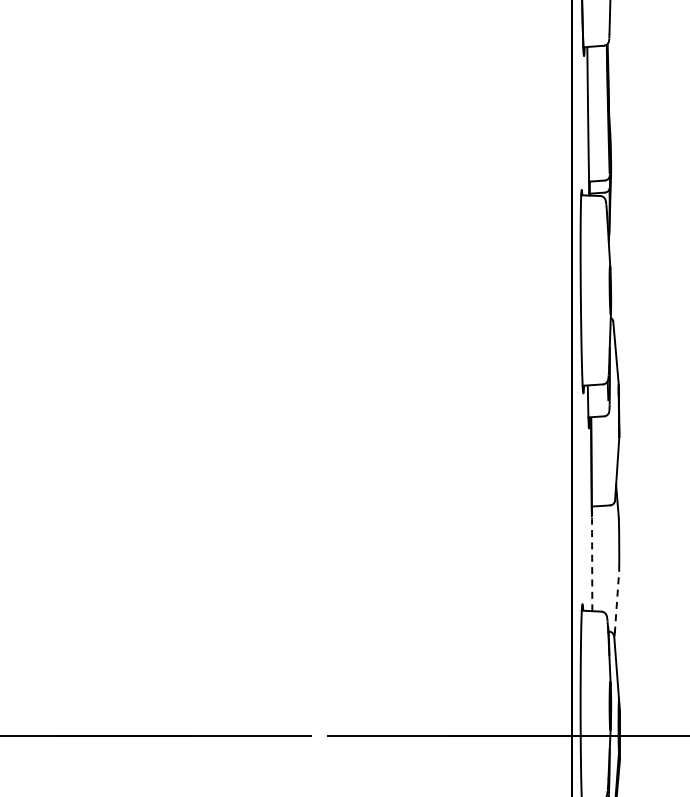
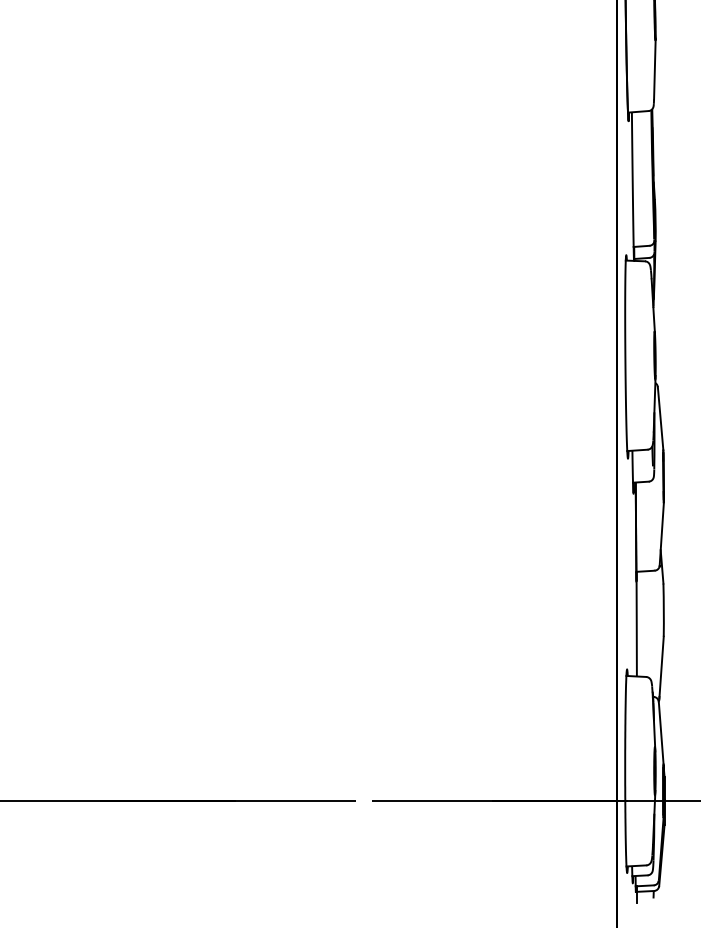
arc: (591, 559) -> (636, 624), dashed -> solid
line: (616, 602) -> (661, 667), dashed -> solid

